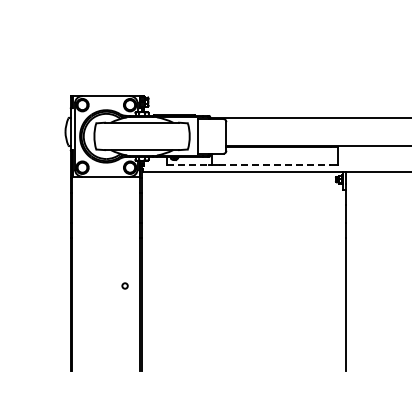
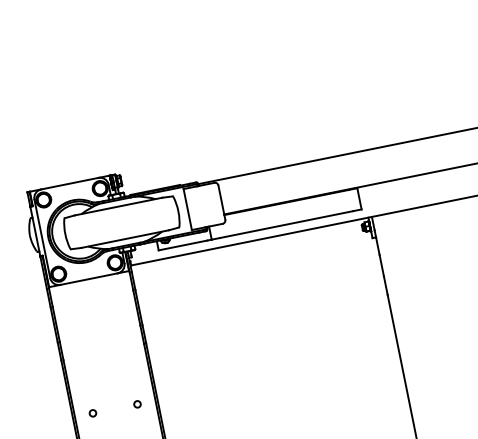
line: (187, 164) -> (182, 245), dashed -> solid
line: (275, 164) -> (286, 224), dashed -> solid
circle: (87, 285) -> (92, 412), added

